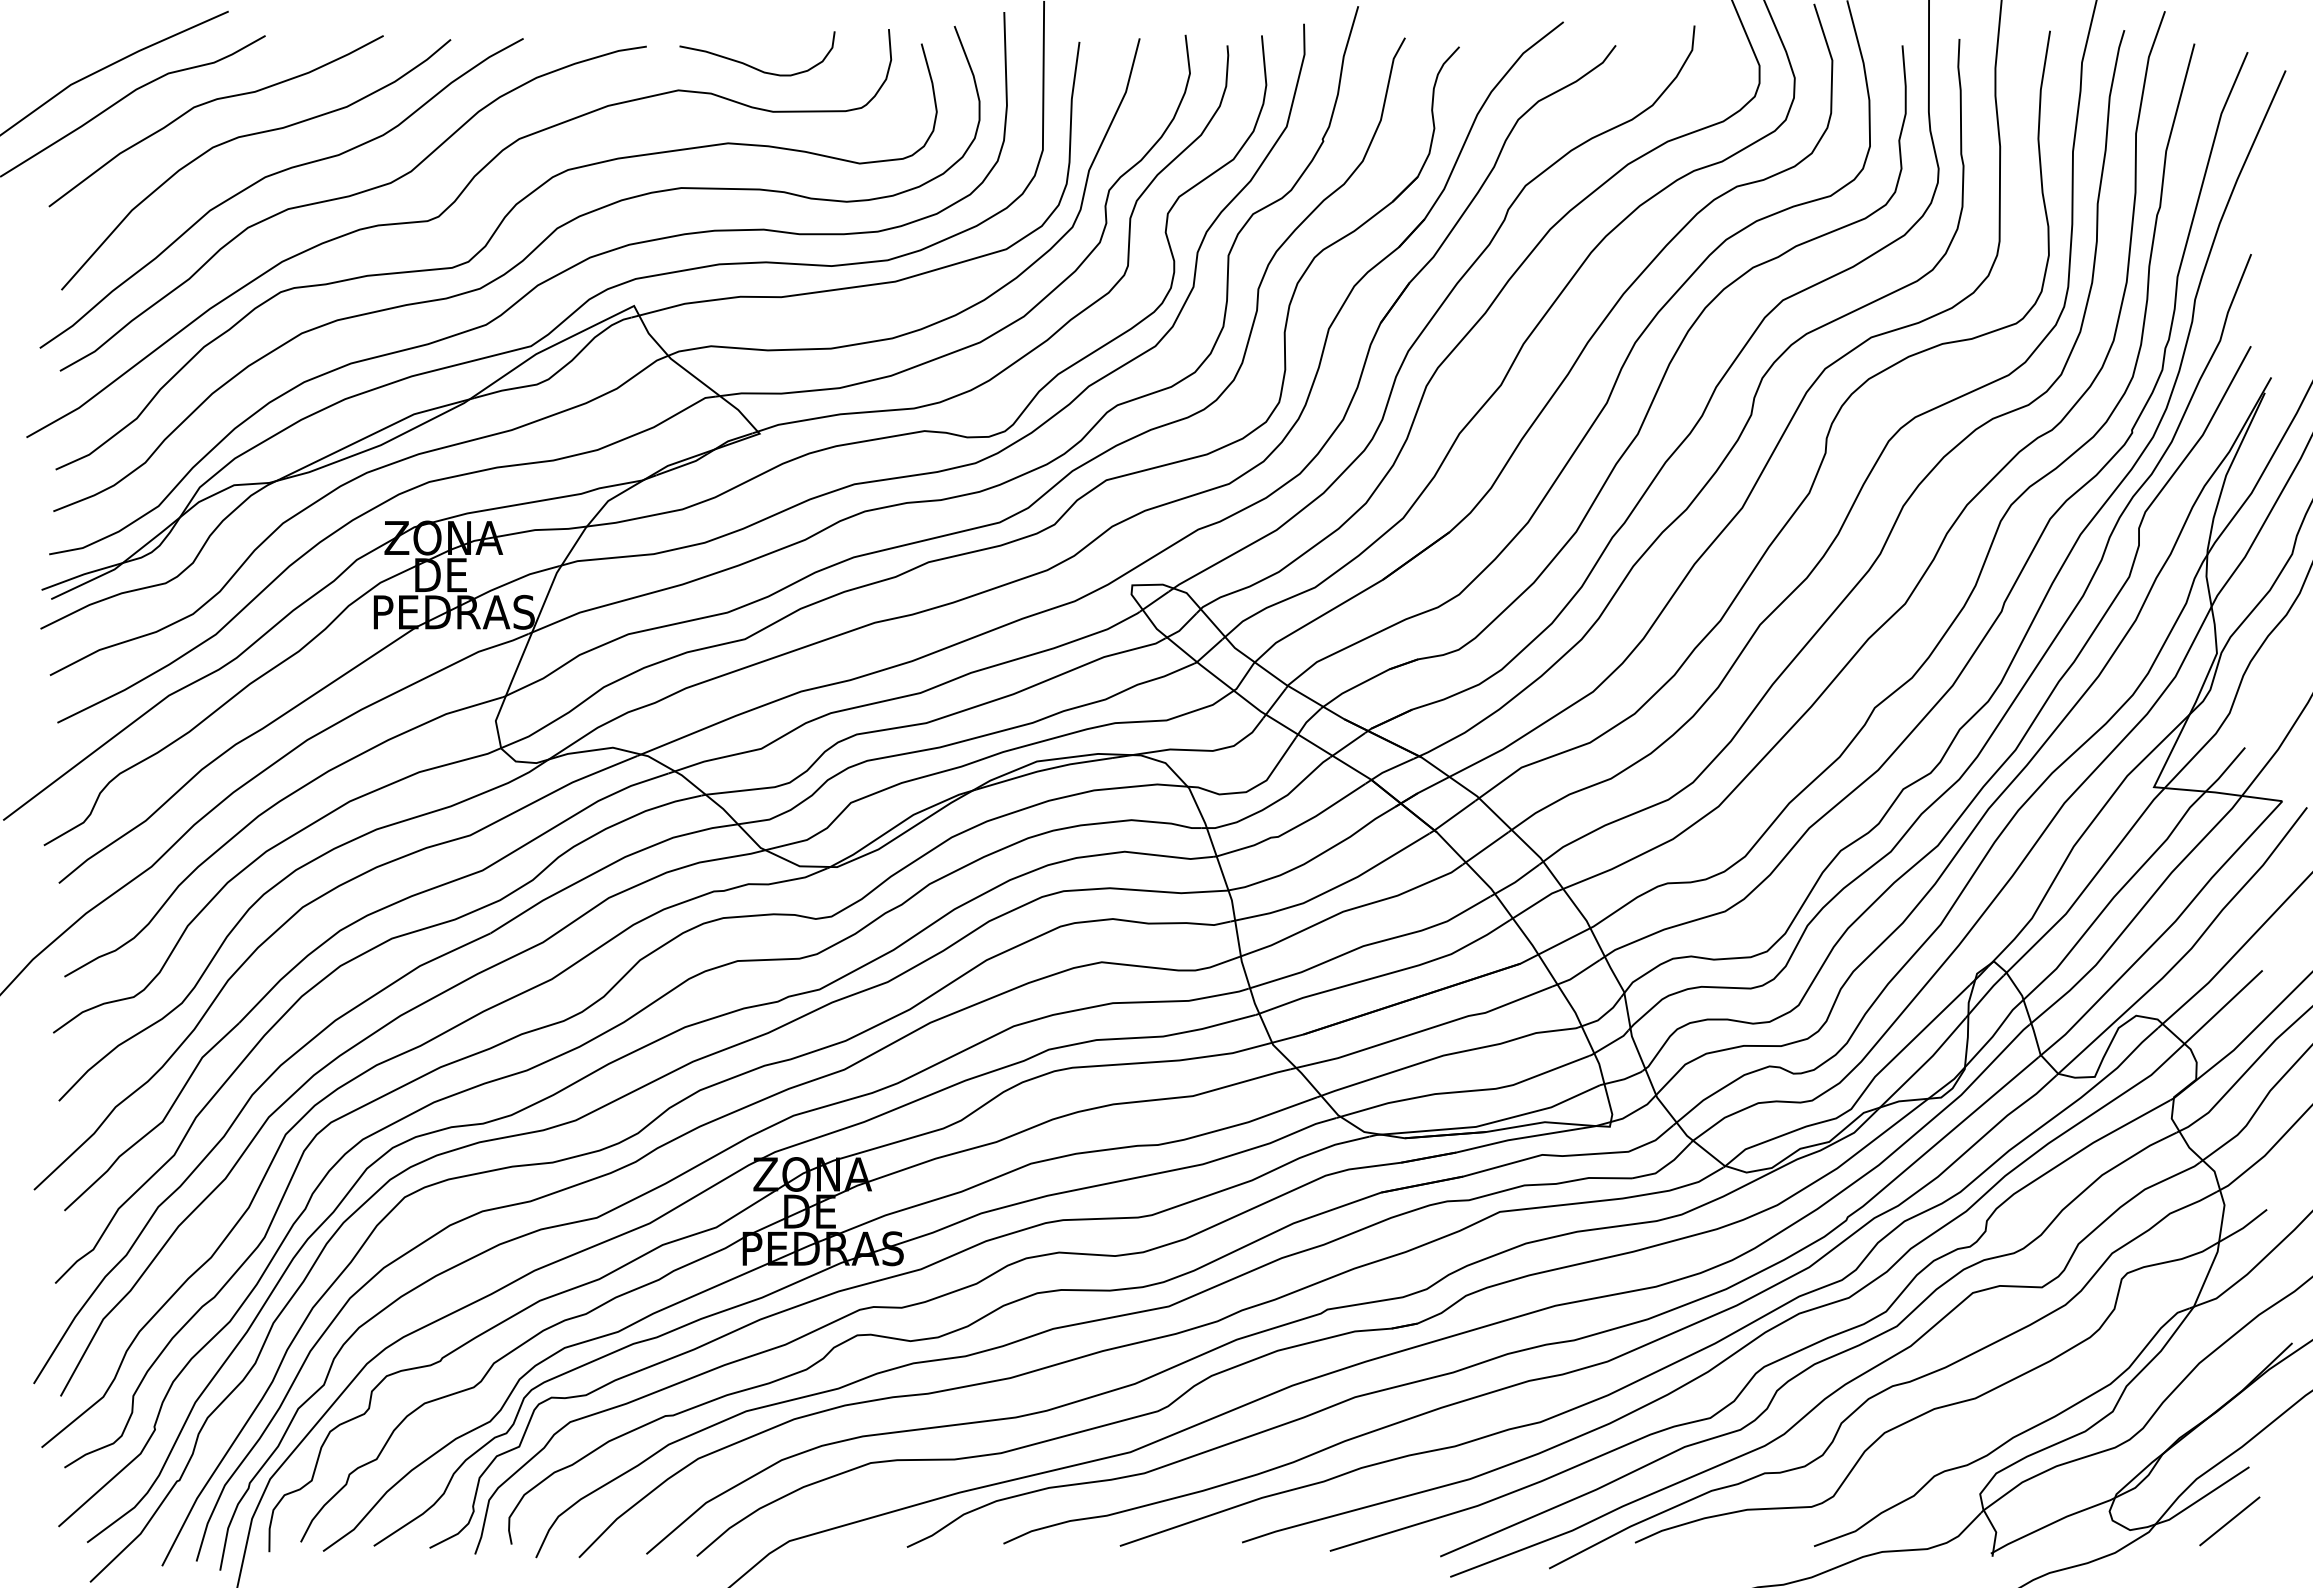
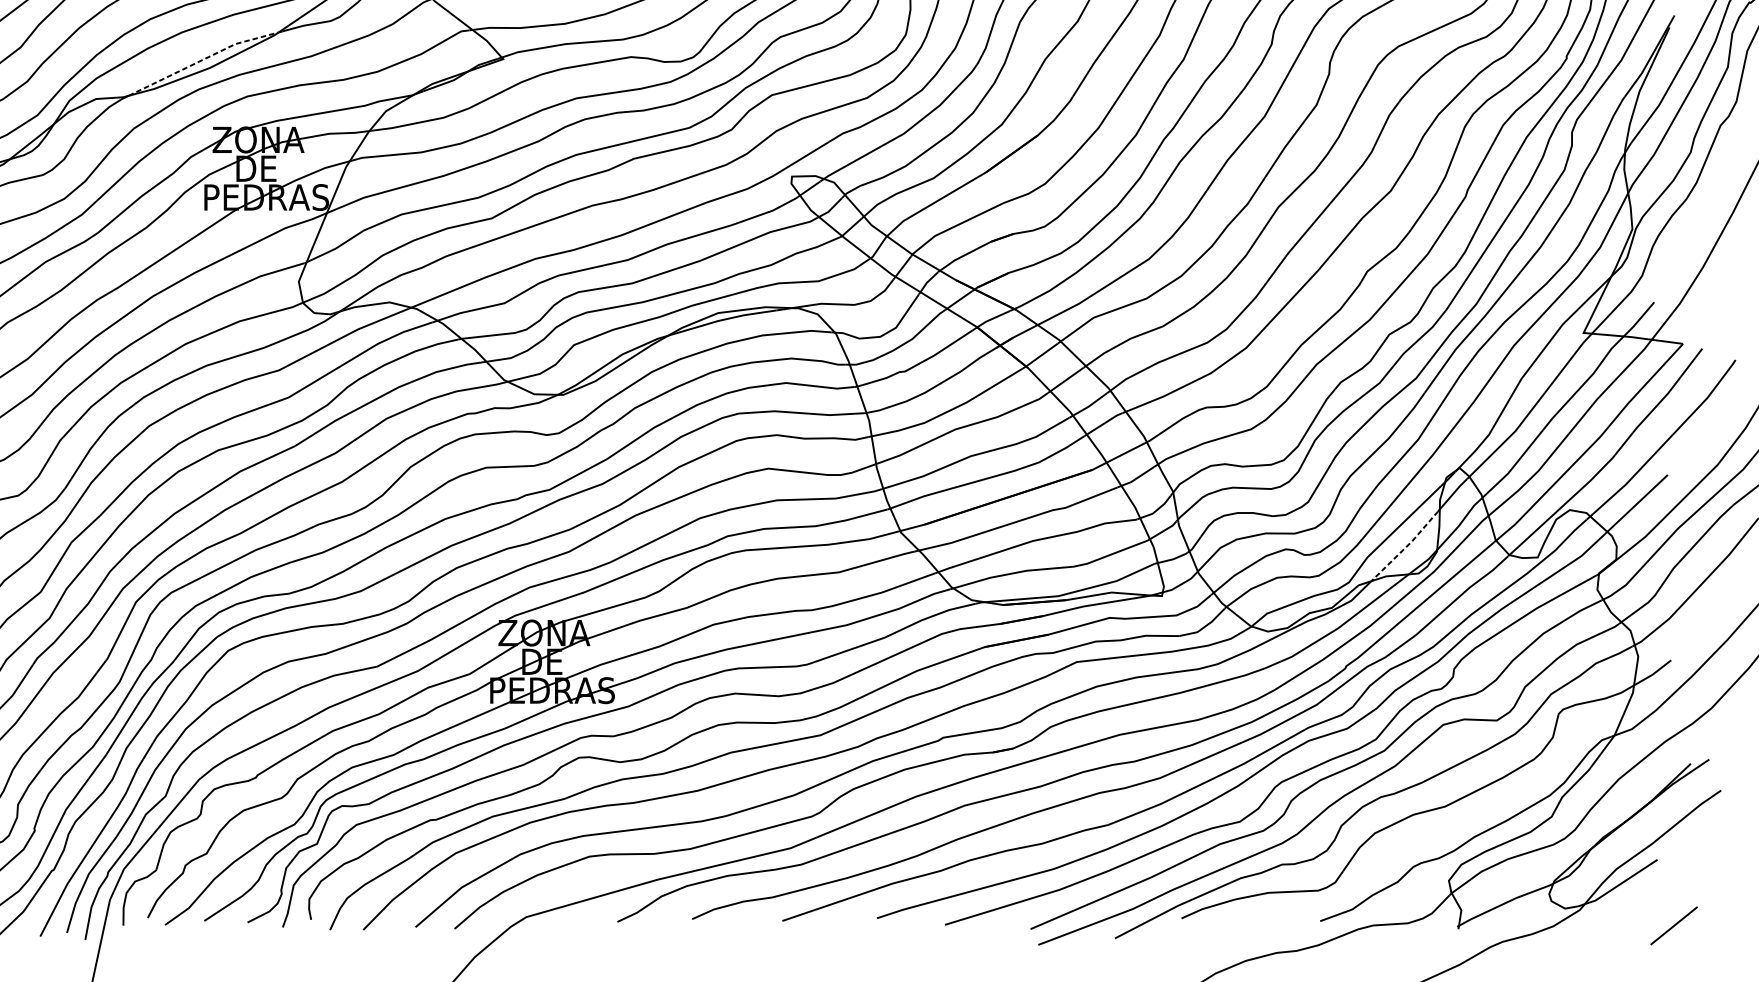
line: (375, 432) -> (205, 58), solid -> dashed
line: (1923, 1064) -> (1405, 547), solid -> dashed
line: (2229, 1521) -> (1673, 925), moved

